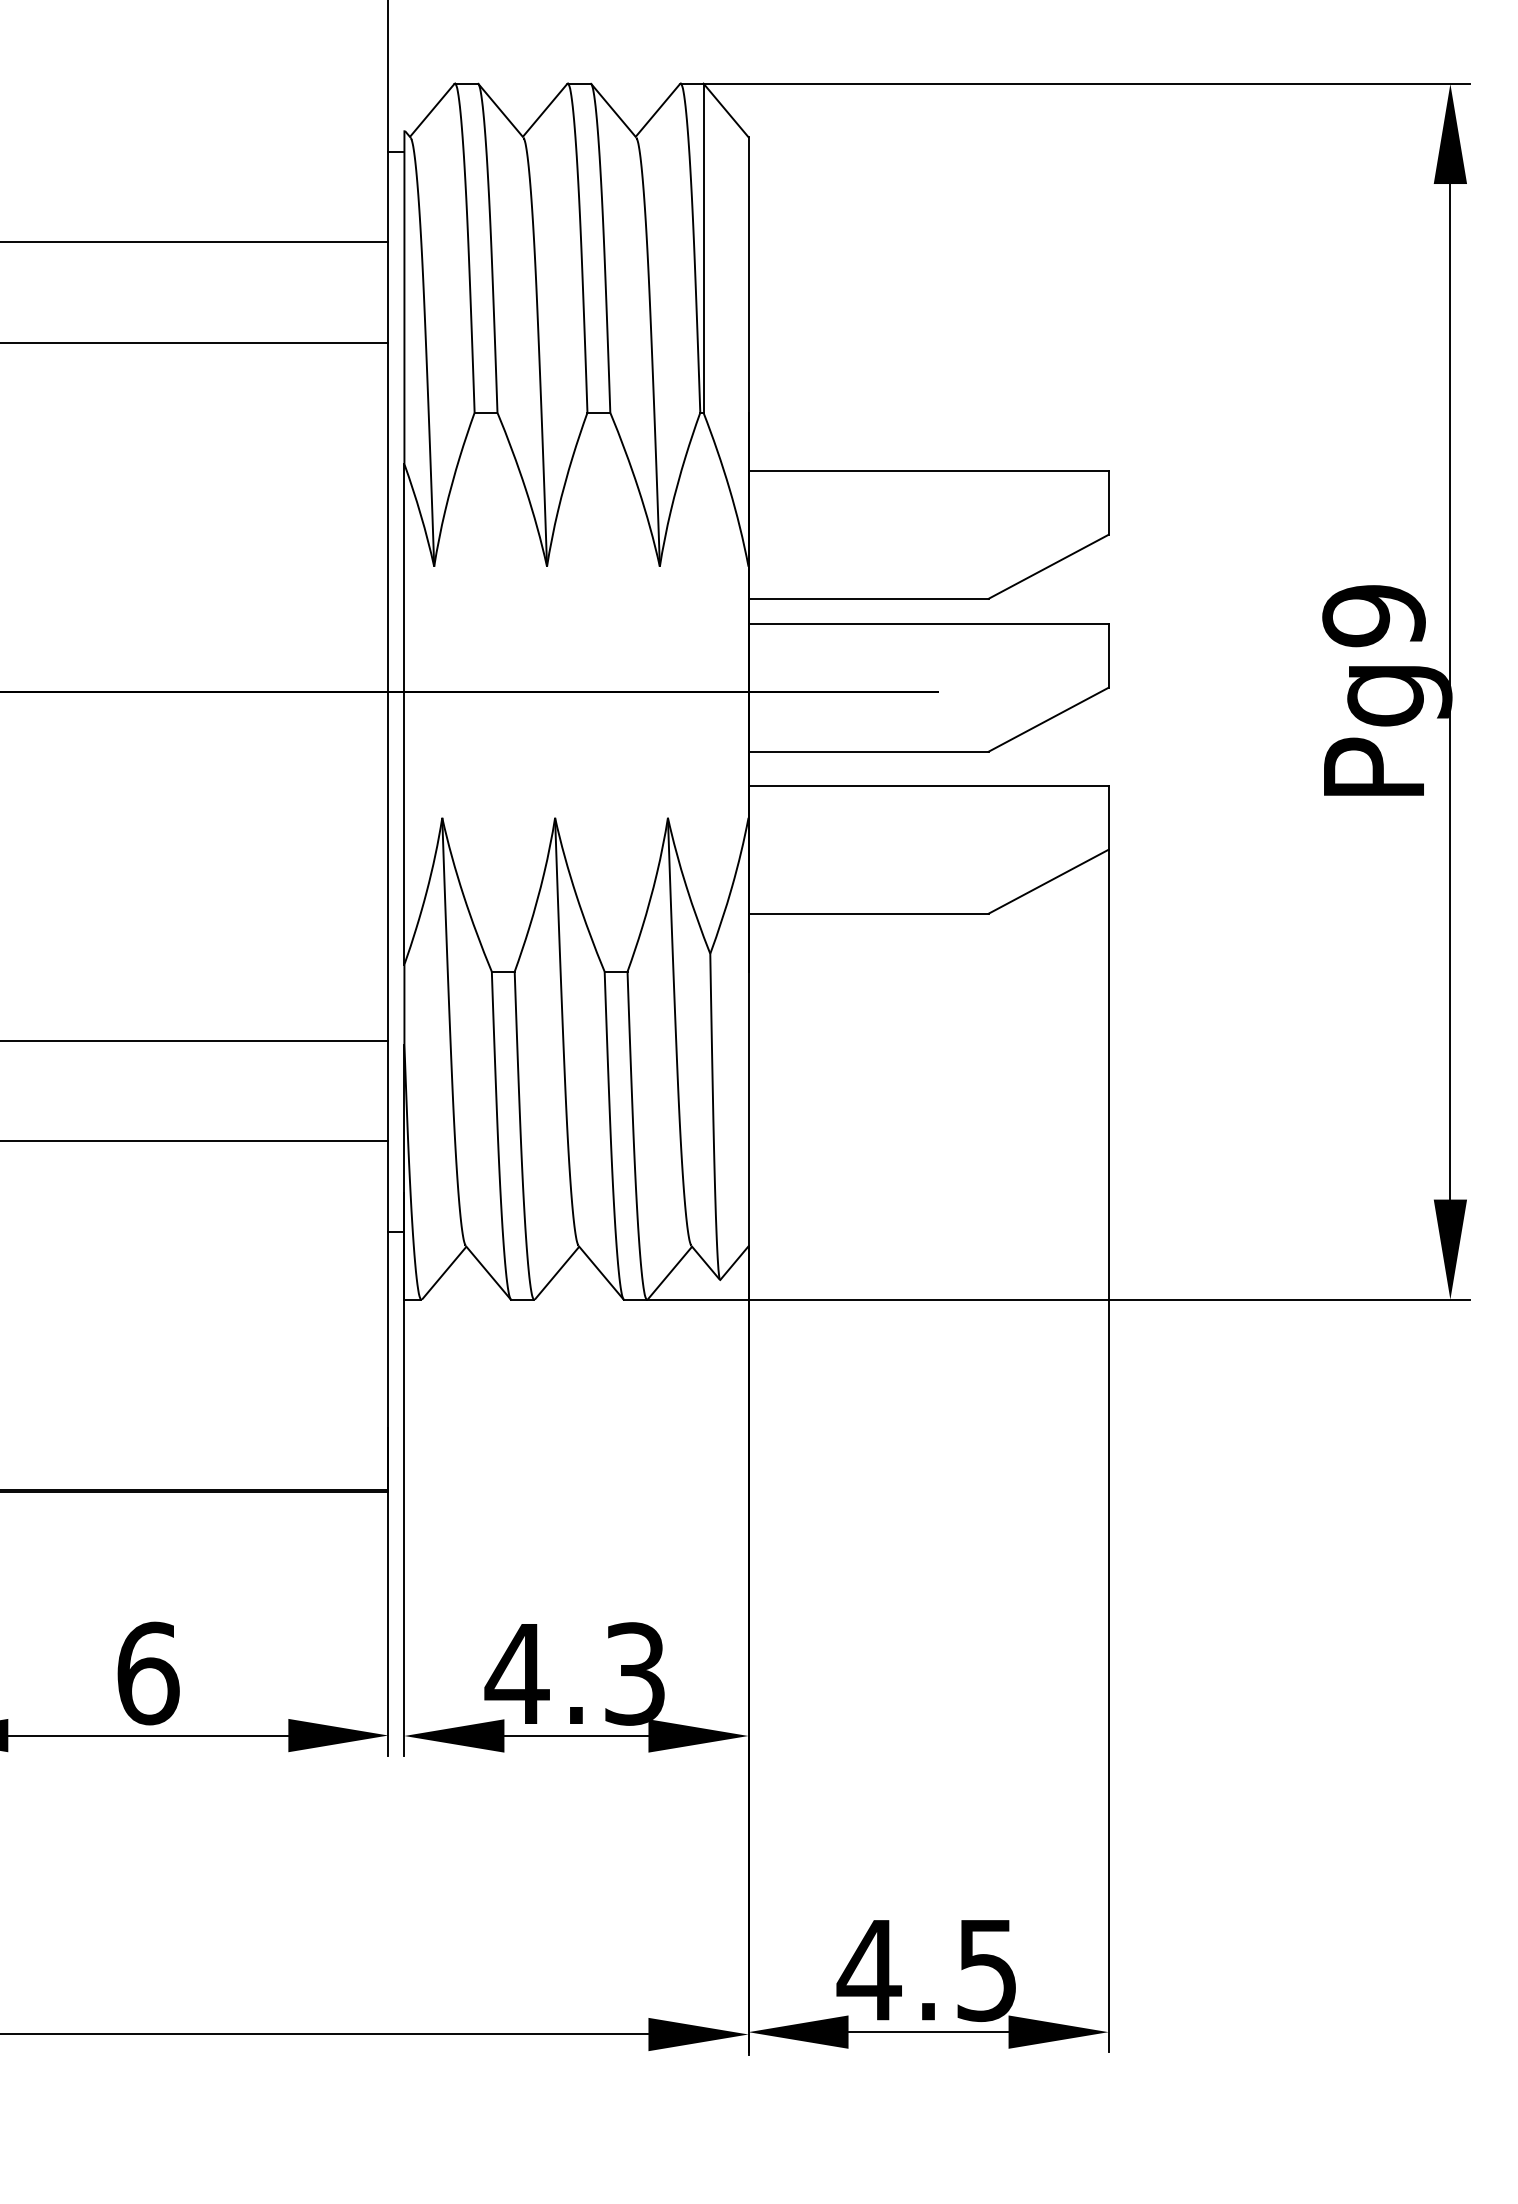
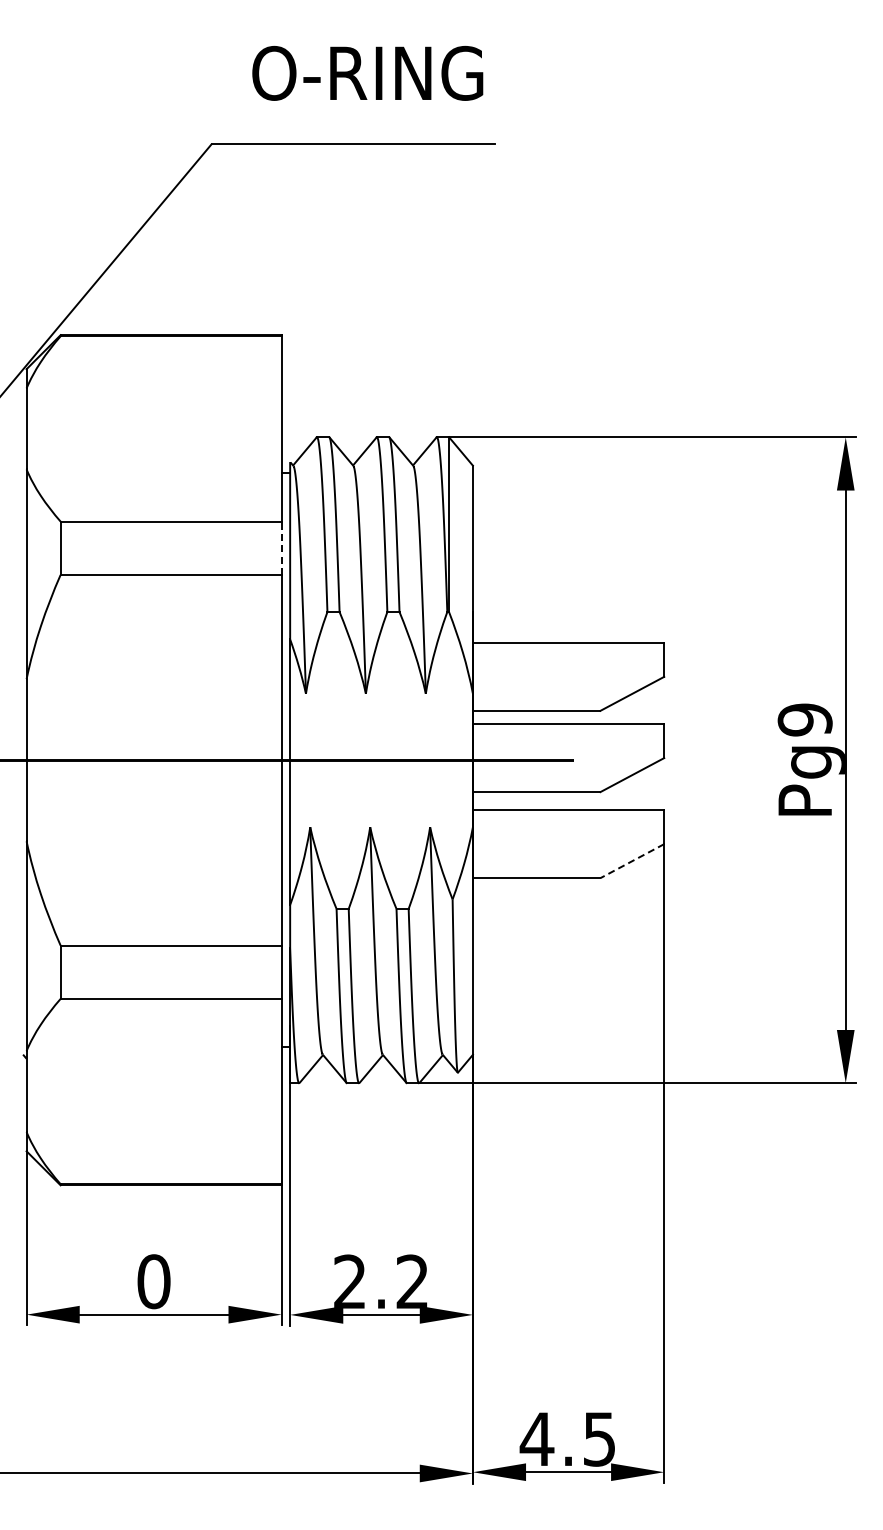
line: (388, 293) -> (281, 548), solid -> dashed
line: (1047, 882) -> (631, 861), solid -> dashed
text: (147, 1673) -> (153, 1281), 6 -> 0
text: (574, 1673) -> (380, 1281), 4.3 -> 2.2

